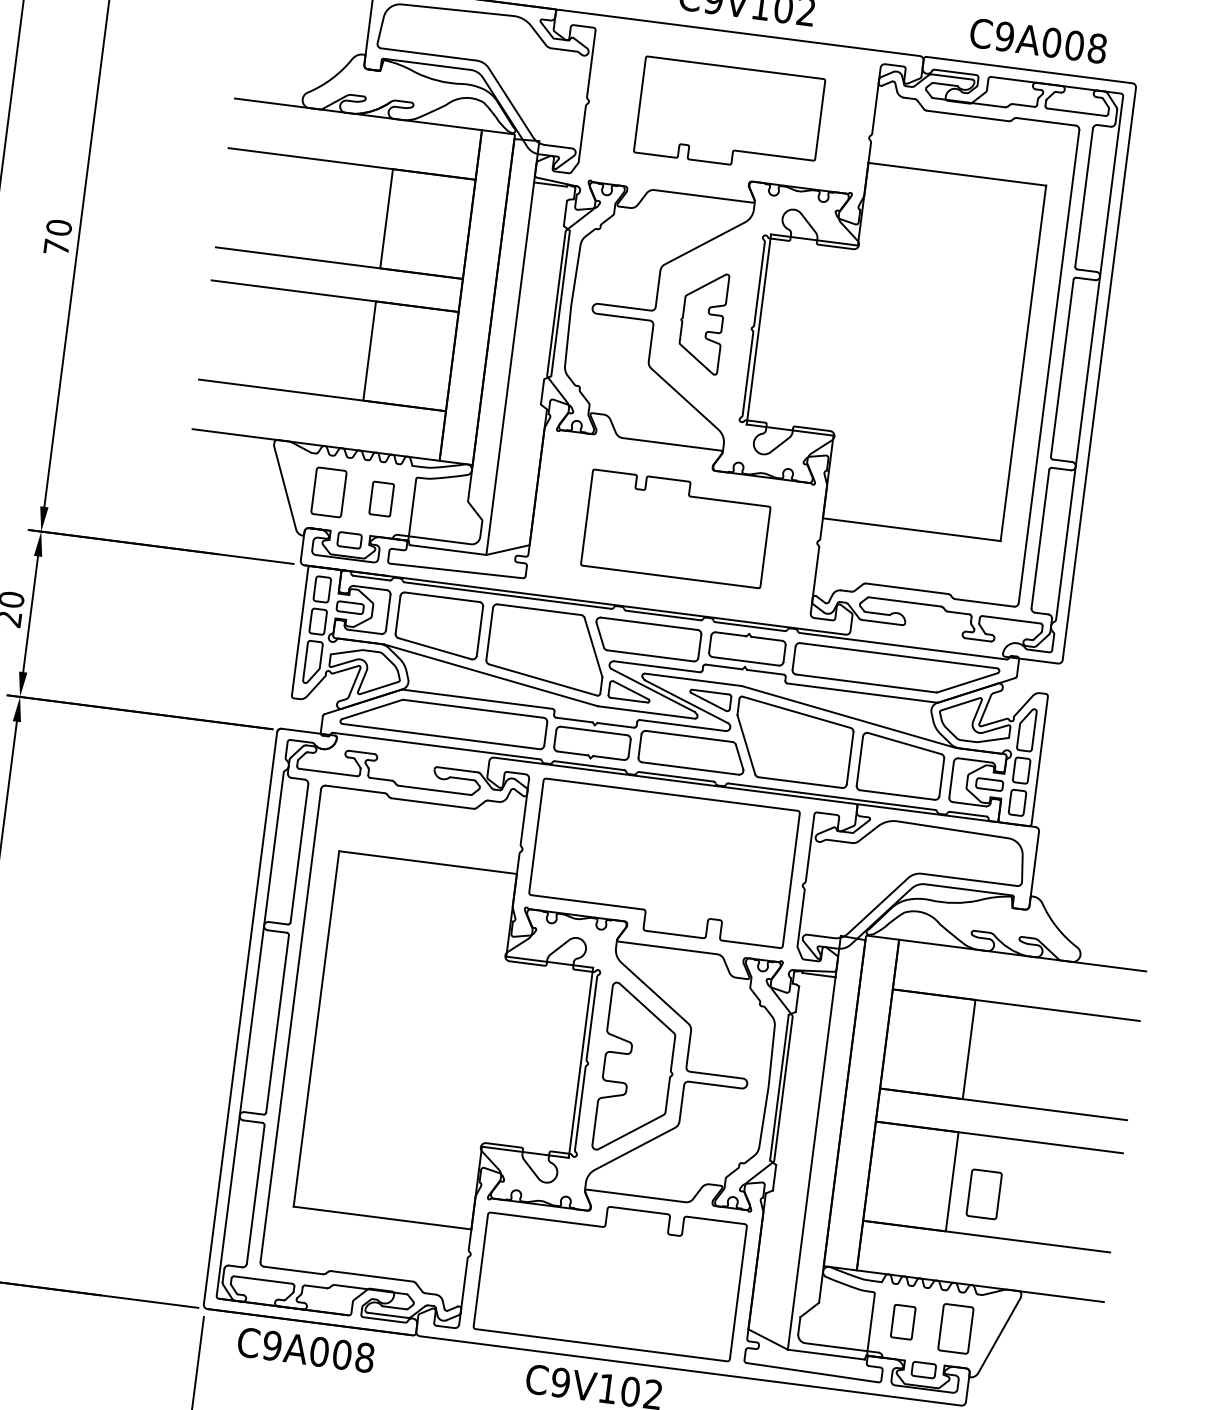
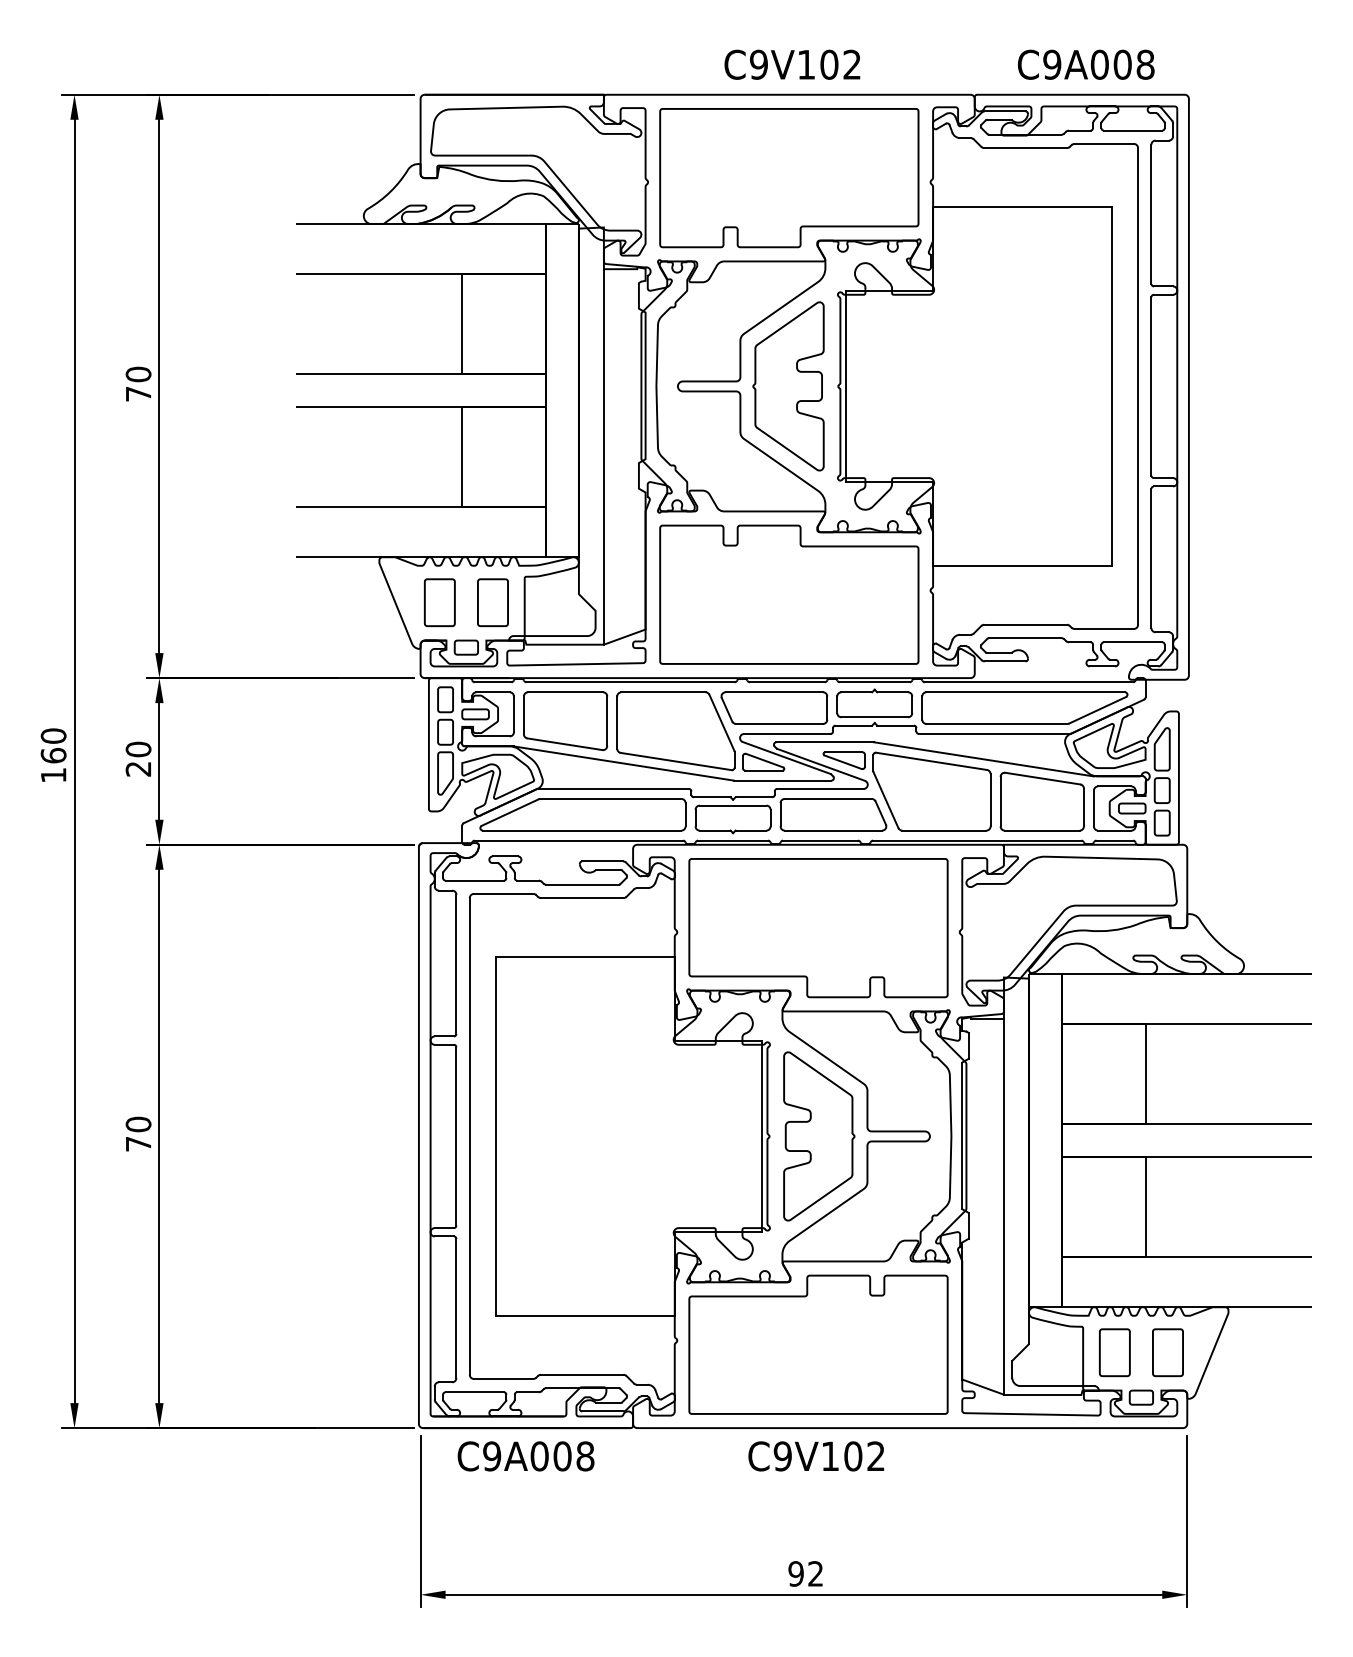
part: (729, 116) -> (789, 178), size x1.43
part: (702, 322) -> (788, 386), size x1.67
part: (381, 498) -> (492, 602), size x1.43
part: (676, 528) -> (789, 594), size x1.43
part: (983, 1194) -> (1178, 1215), removed
part: (902, 1321) -> (1114, 1352), size x1.43

